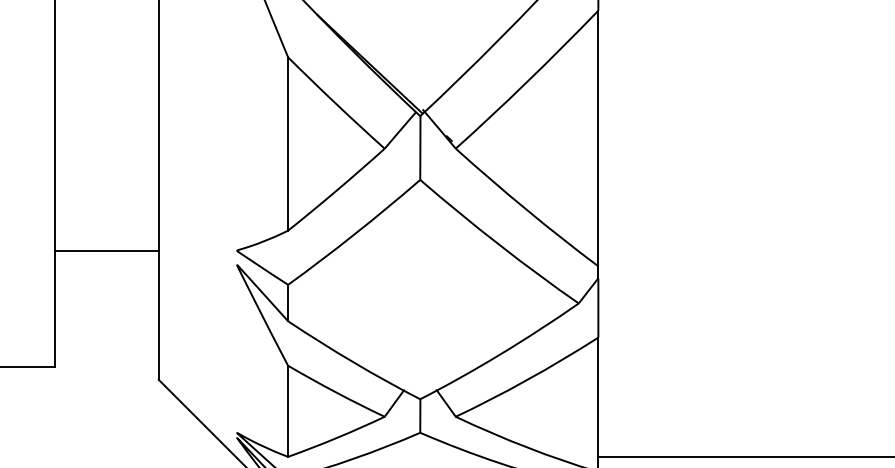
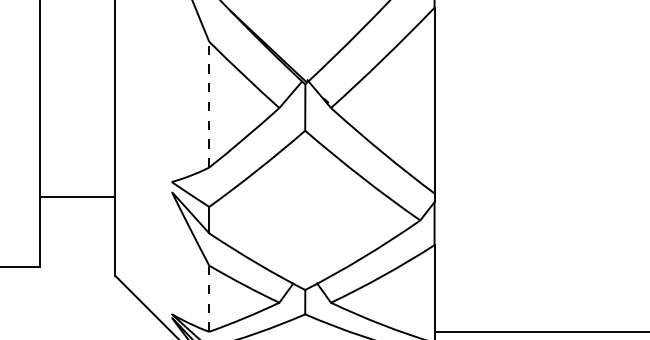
line: (288, 143) -> (209, 104), solid -> dashed
line: (106, 251) -> (77, 197), moved
line: (288, 410) -> (209, 298), solid -> dashed

